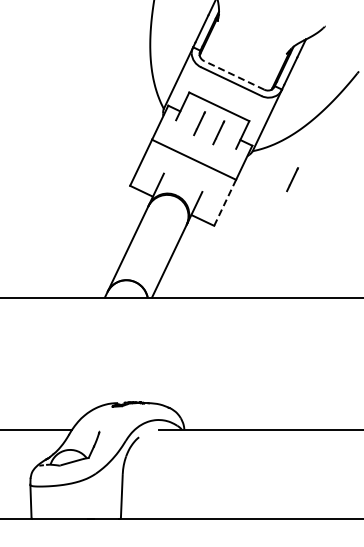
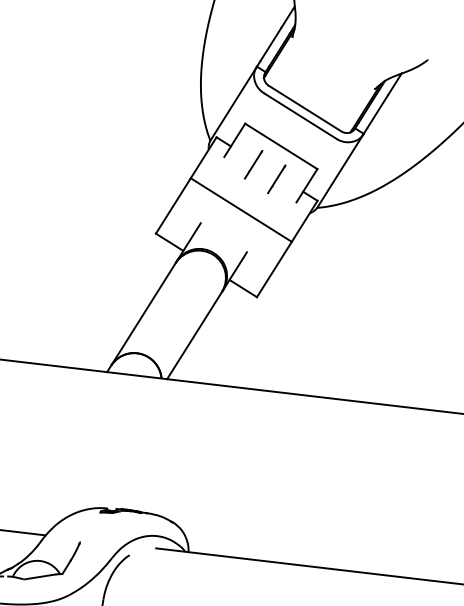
line: (233, 75) -> (304, 108), dashed -> solid
line: (292, 179) -> (363, 249), removed
line: (224, 203) -> (273, 270), dashed -> solid

